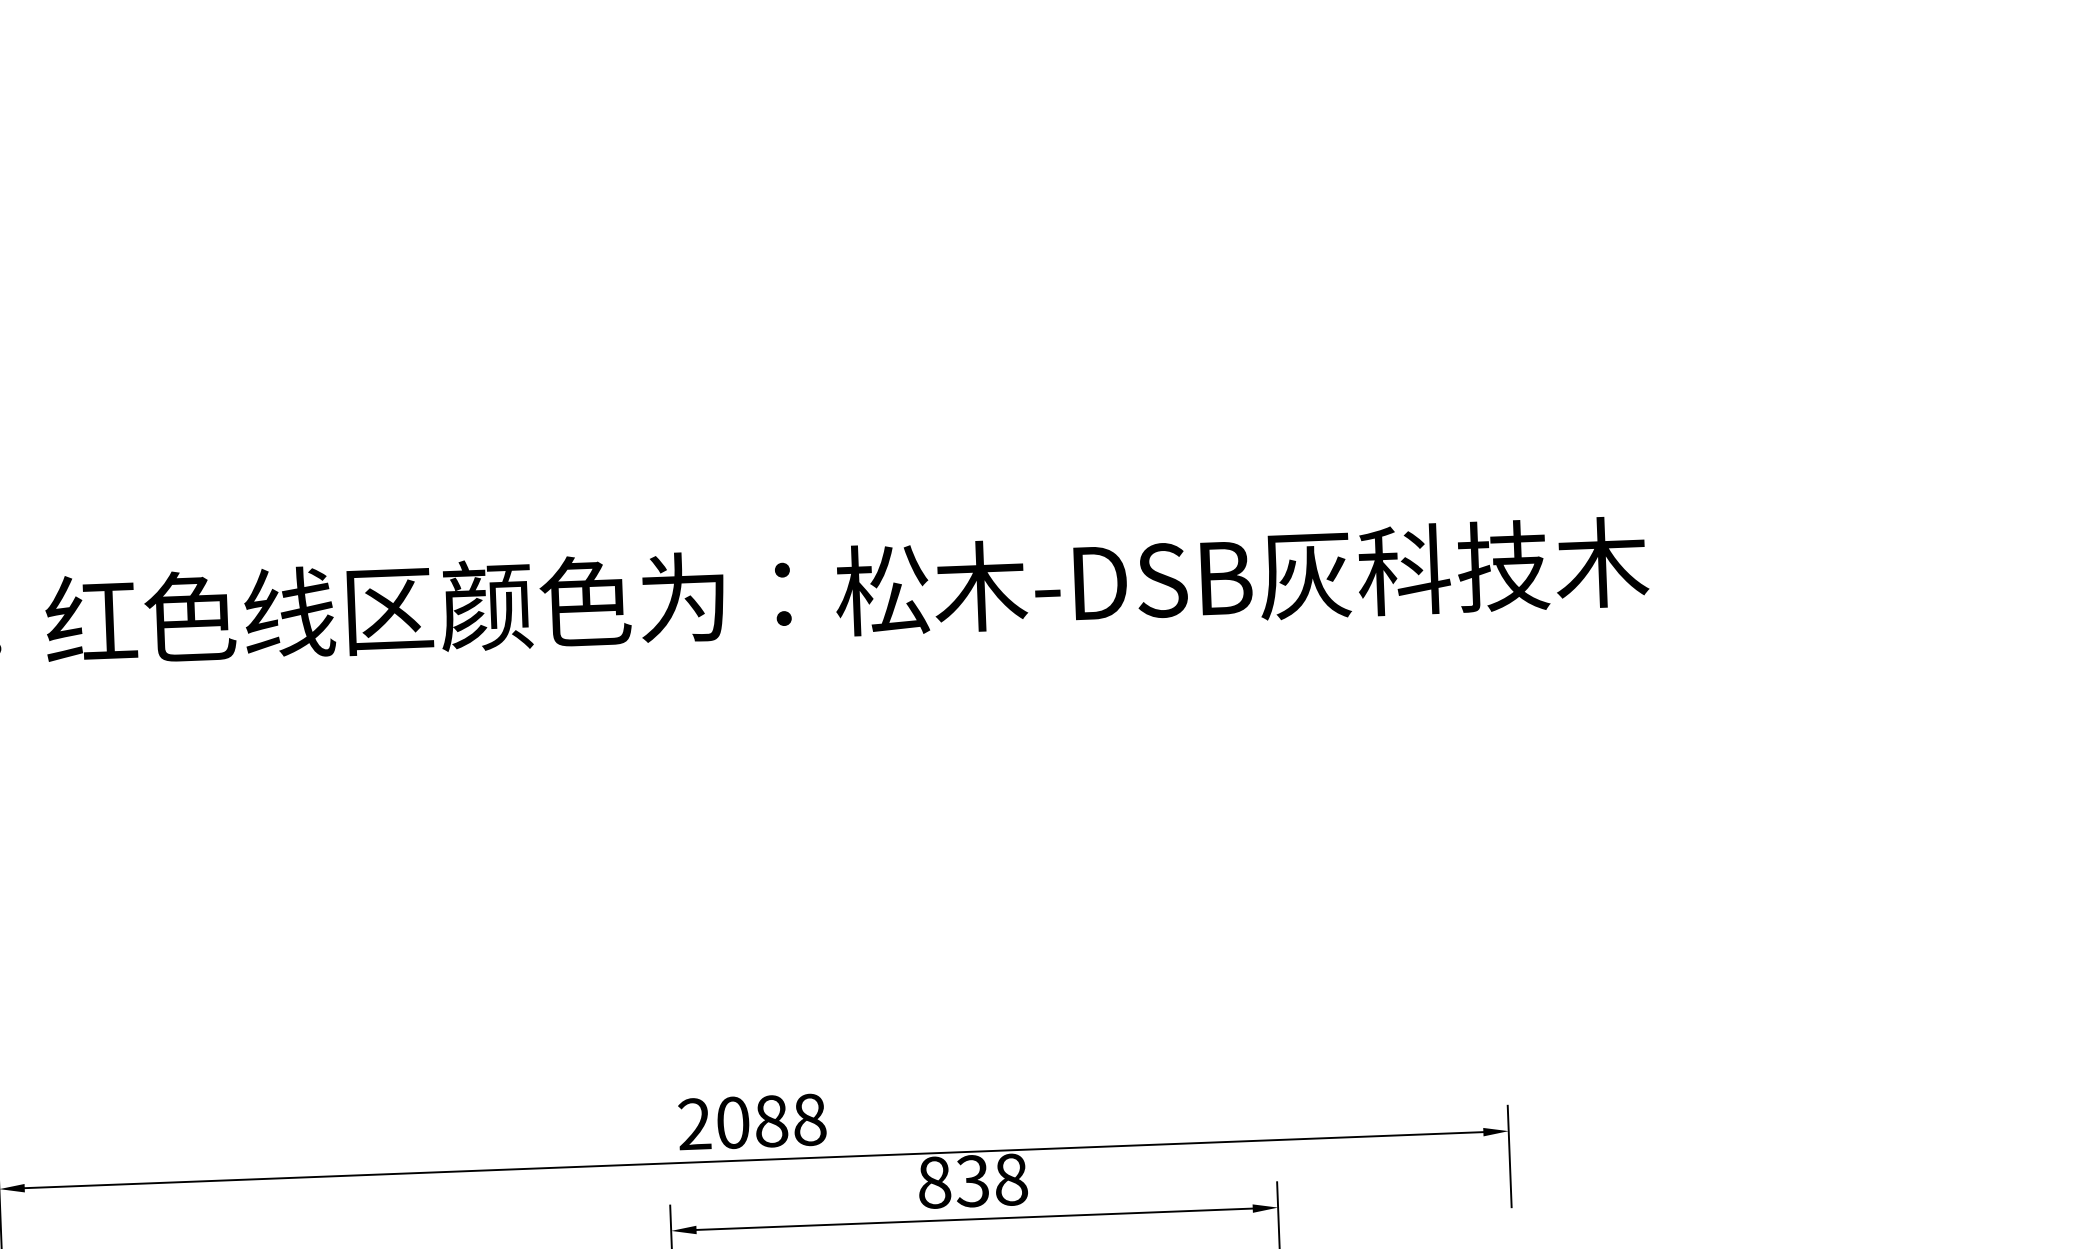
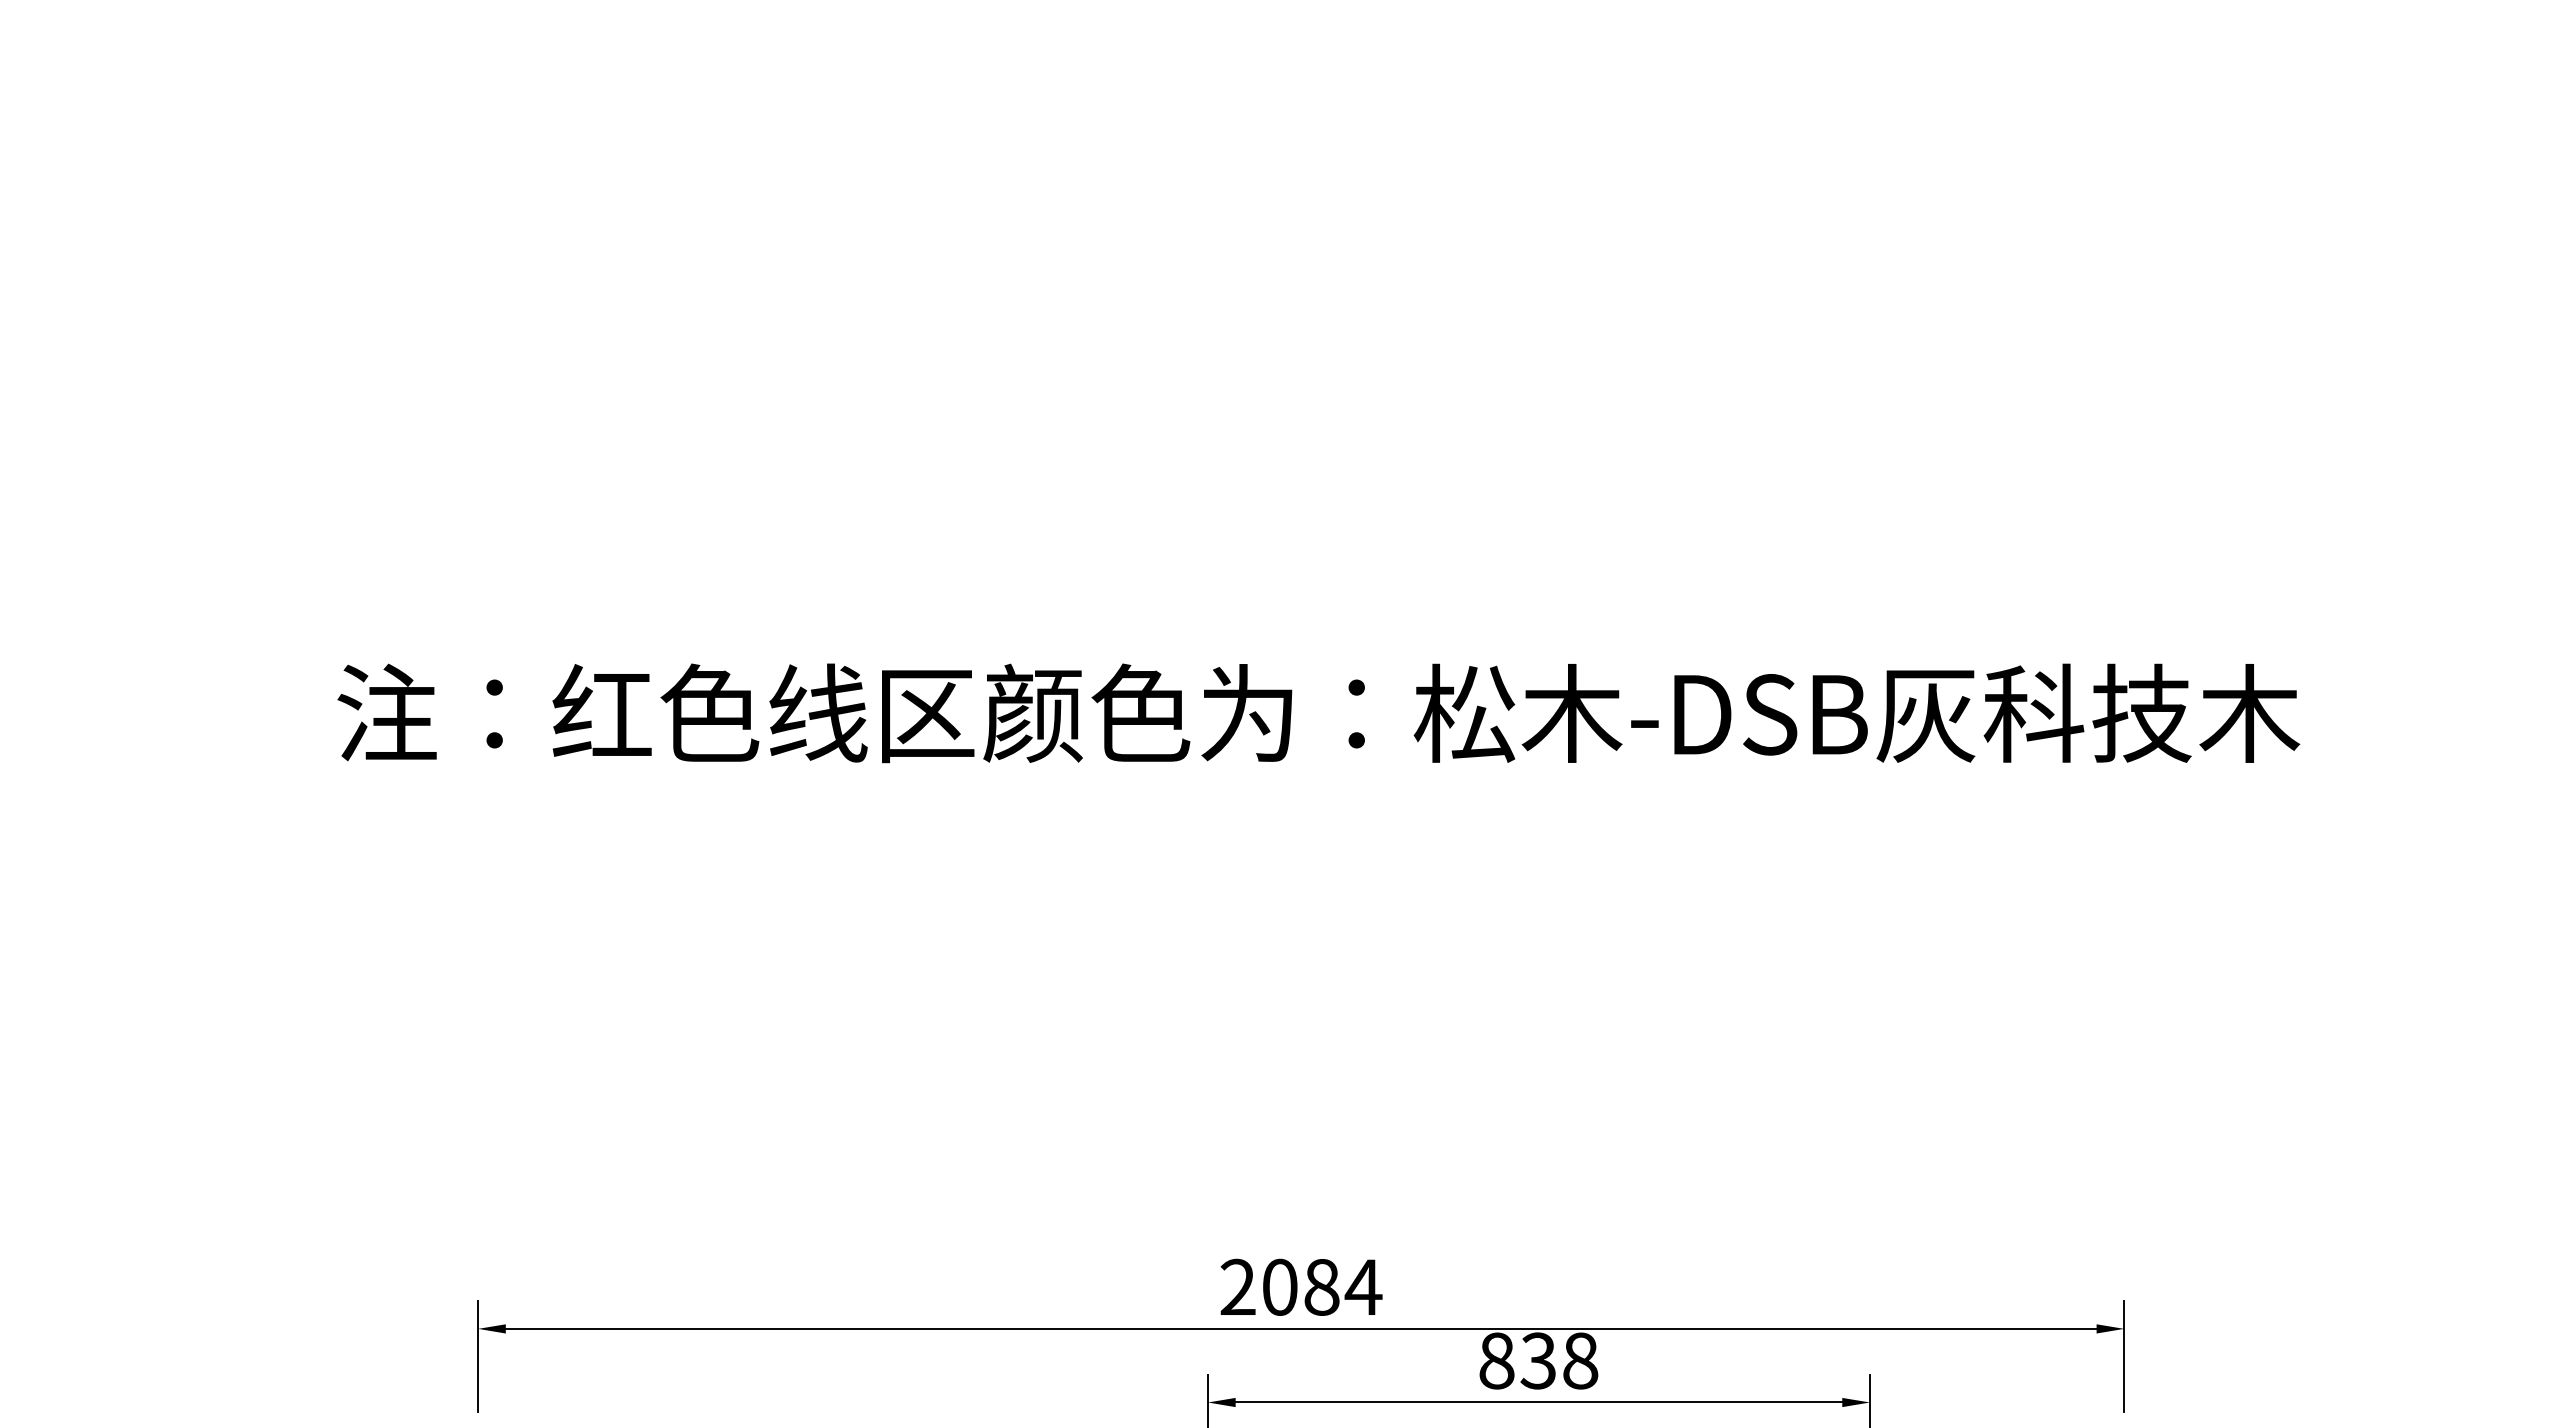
text: (809, 1120) -> (1363, 1287), 2088 -> 2084

